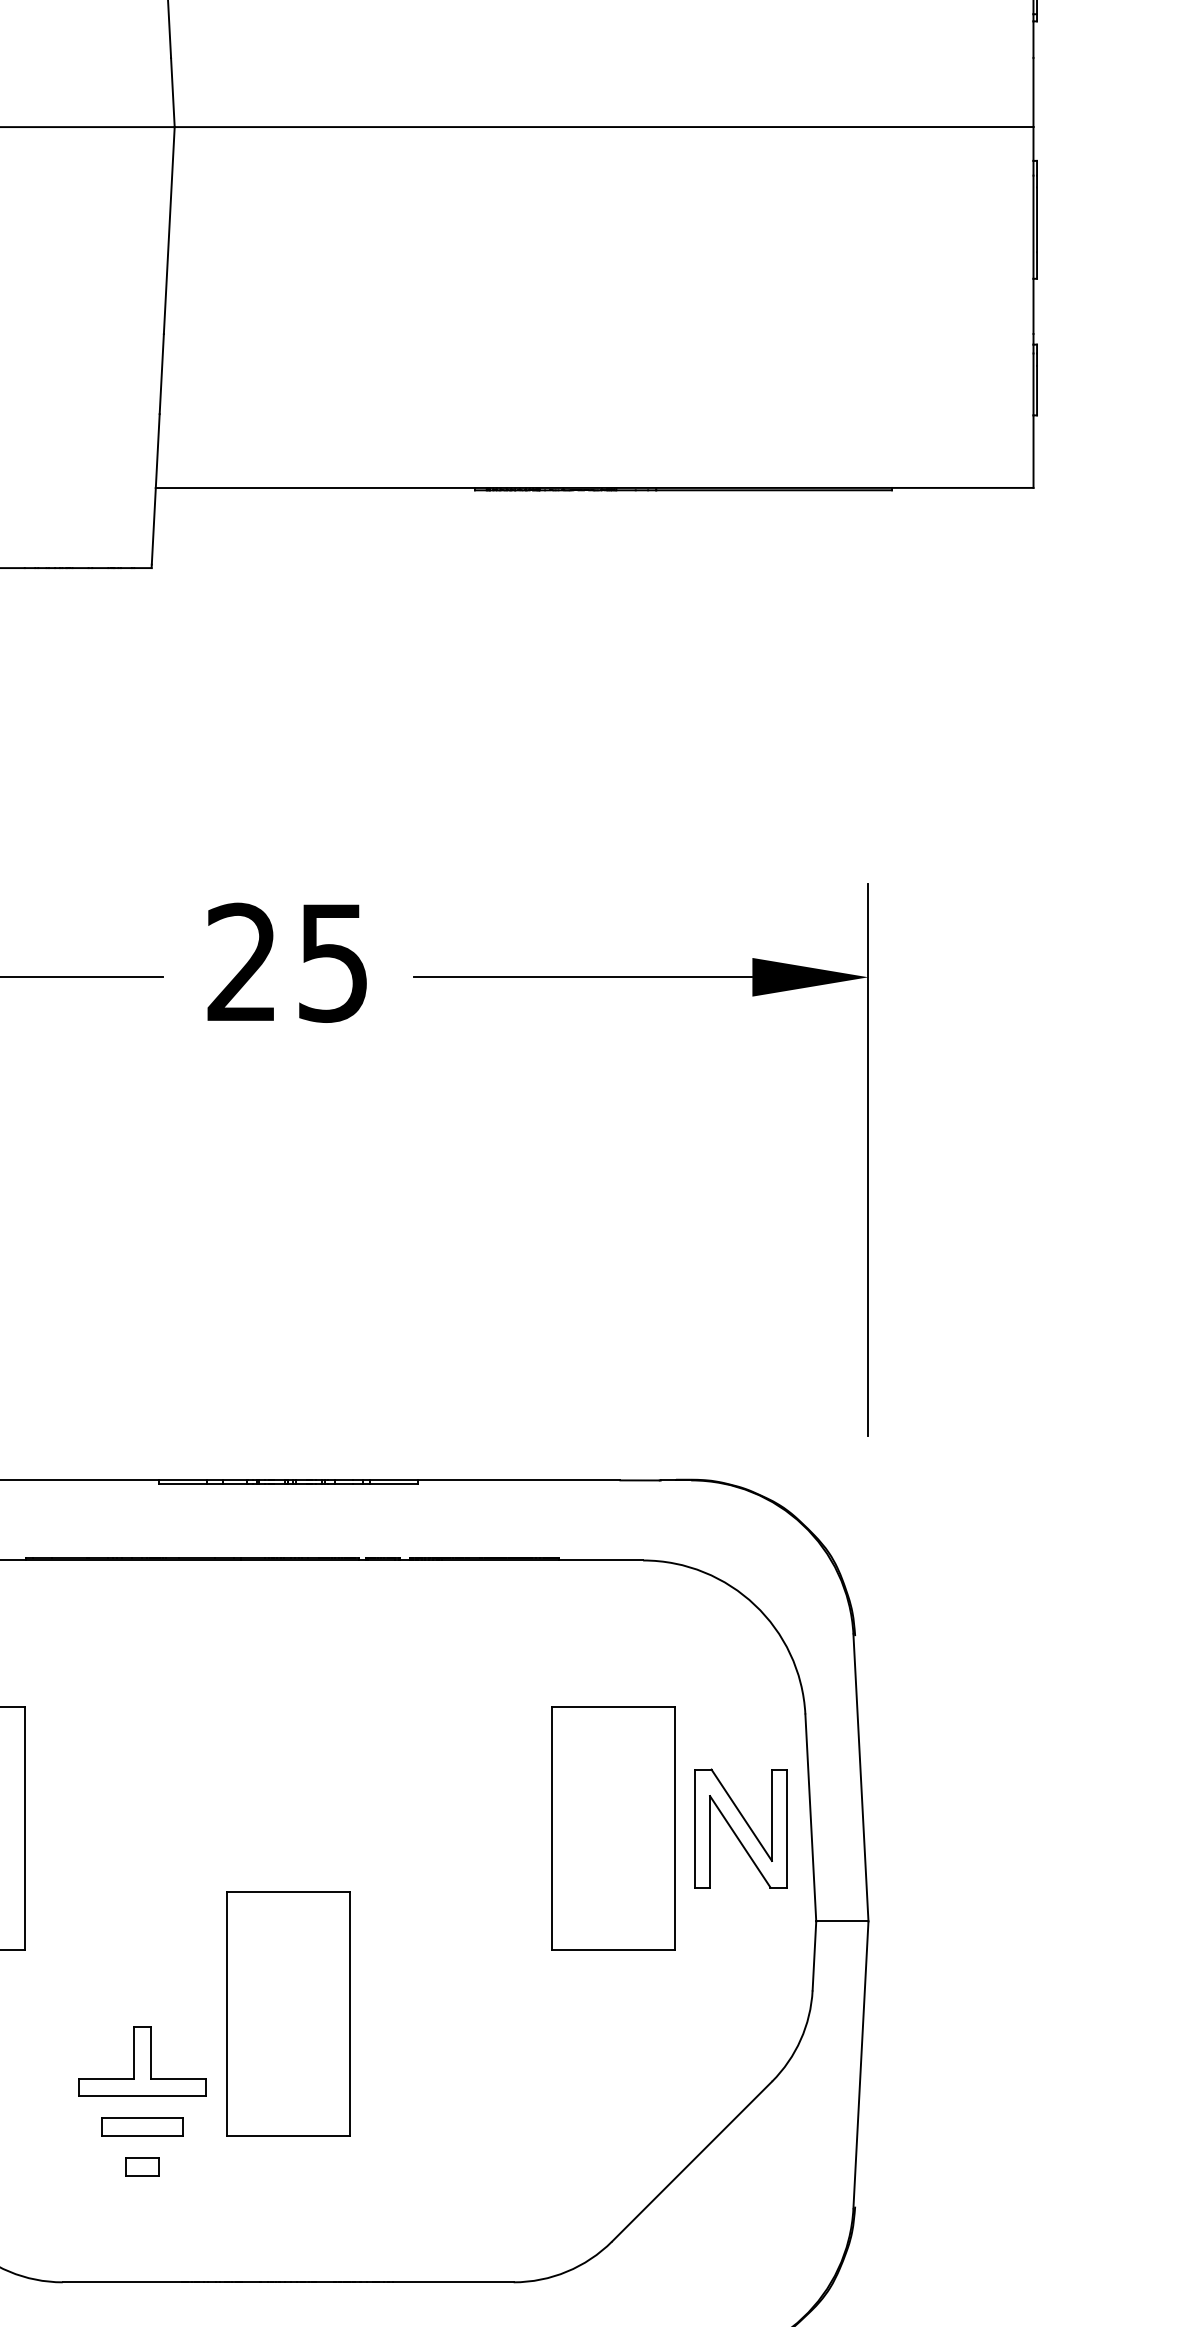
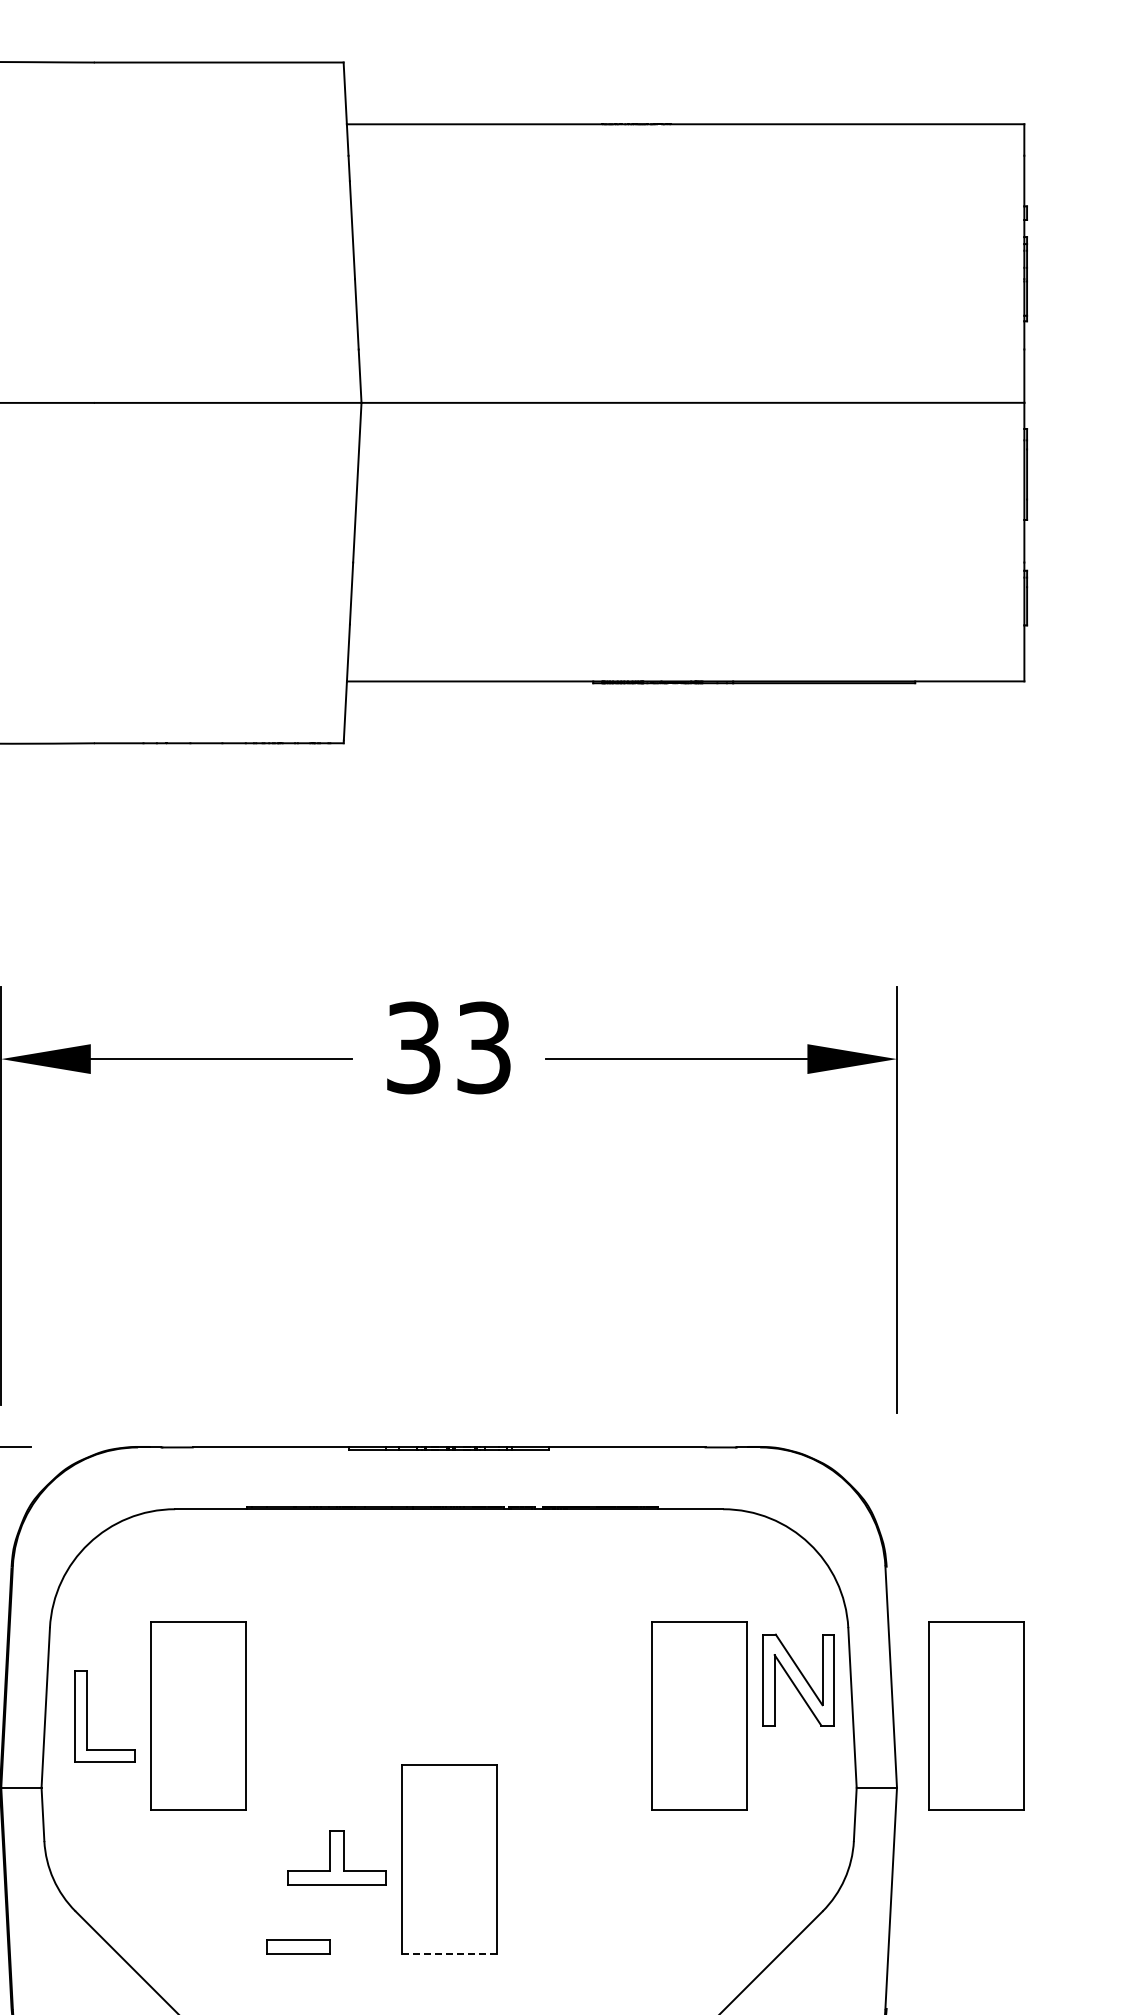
text: (287, 962) -> (448, 1047), 25 -> 33
part: (740, 1827) -> (798, 1679), moved
part: (971, 1827) -> (976, 1715), added
part: (142, 2060) -> (336, 1857), moved
part: (142, 2126) -> (298, 1946), moved
line: (288, 2136) -> (449, 1953), solid -> dashed
part: (142, 2167) -> (336, 1977), removed

